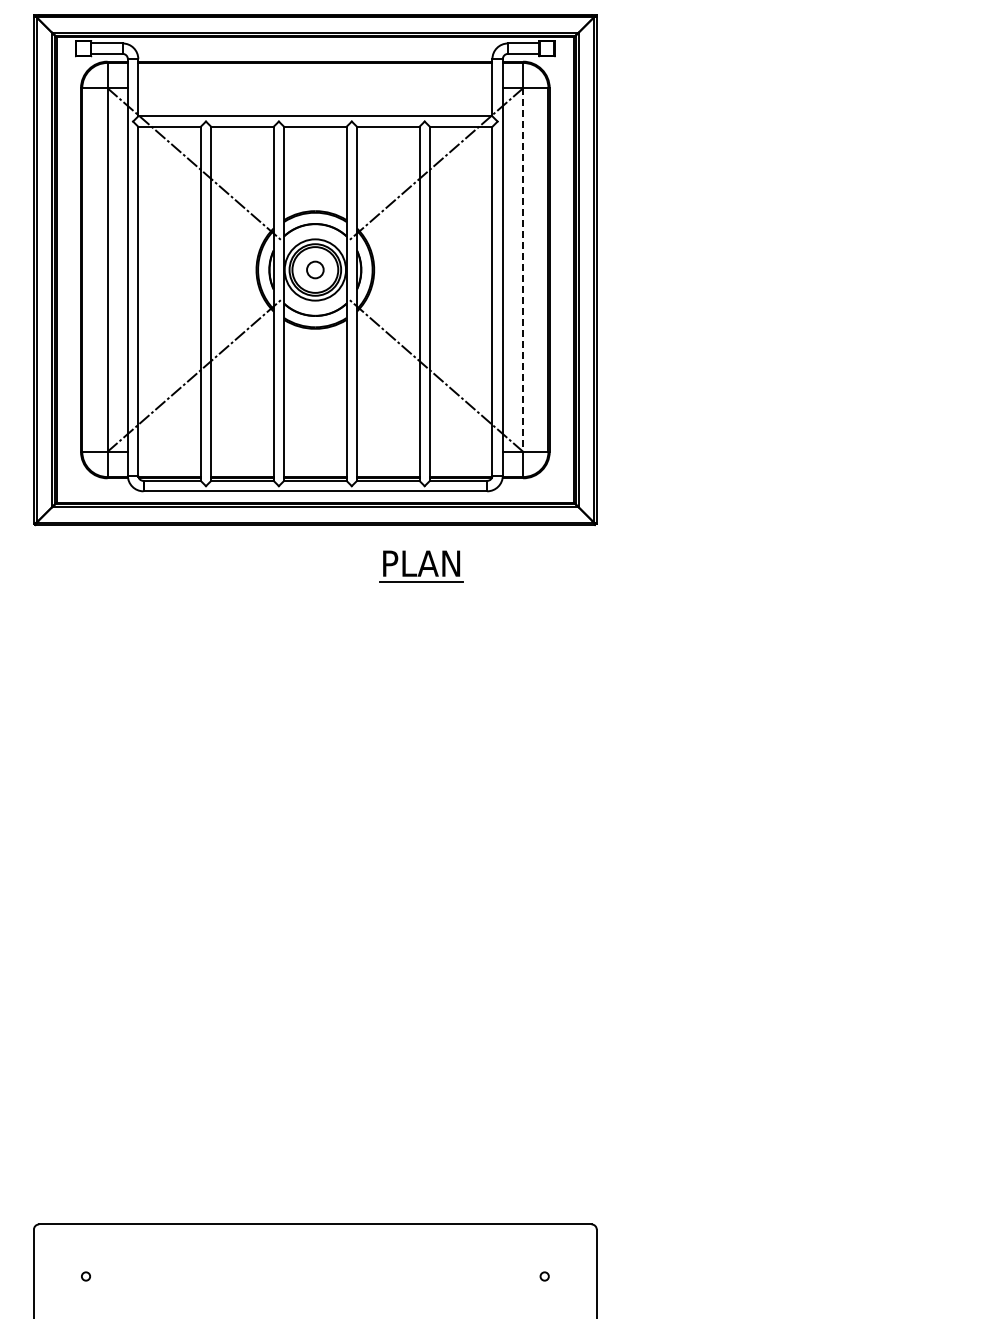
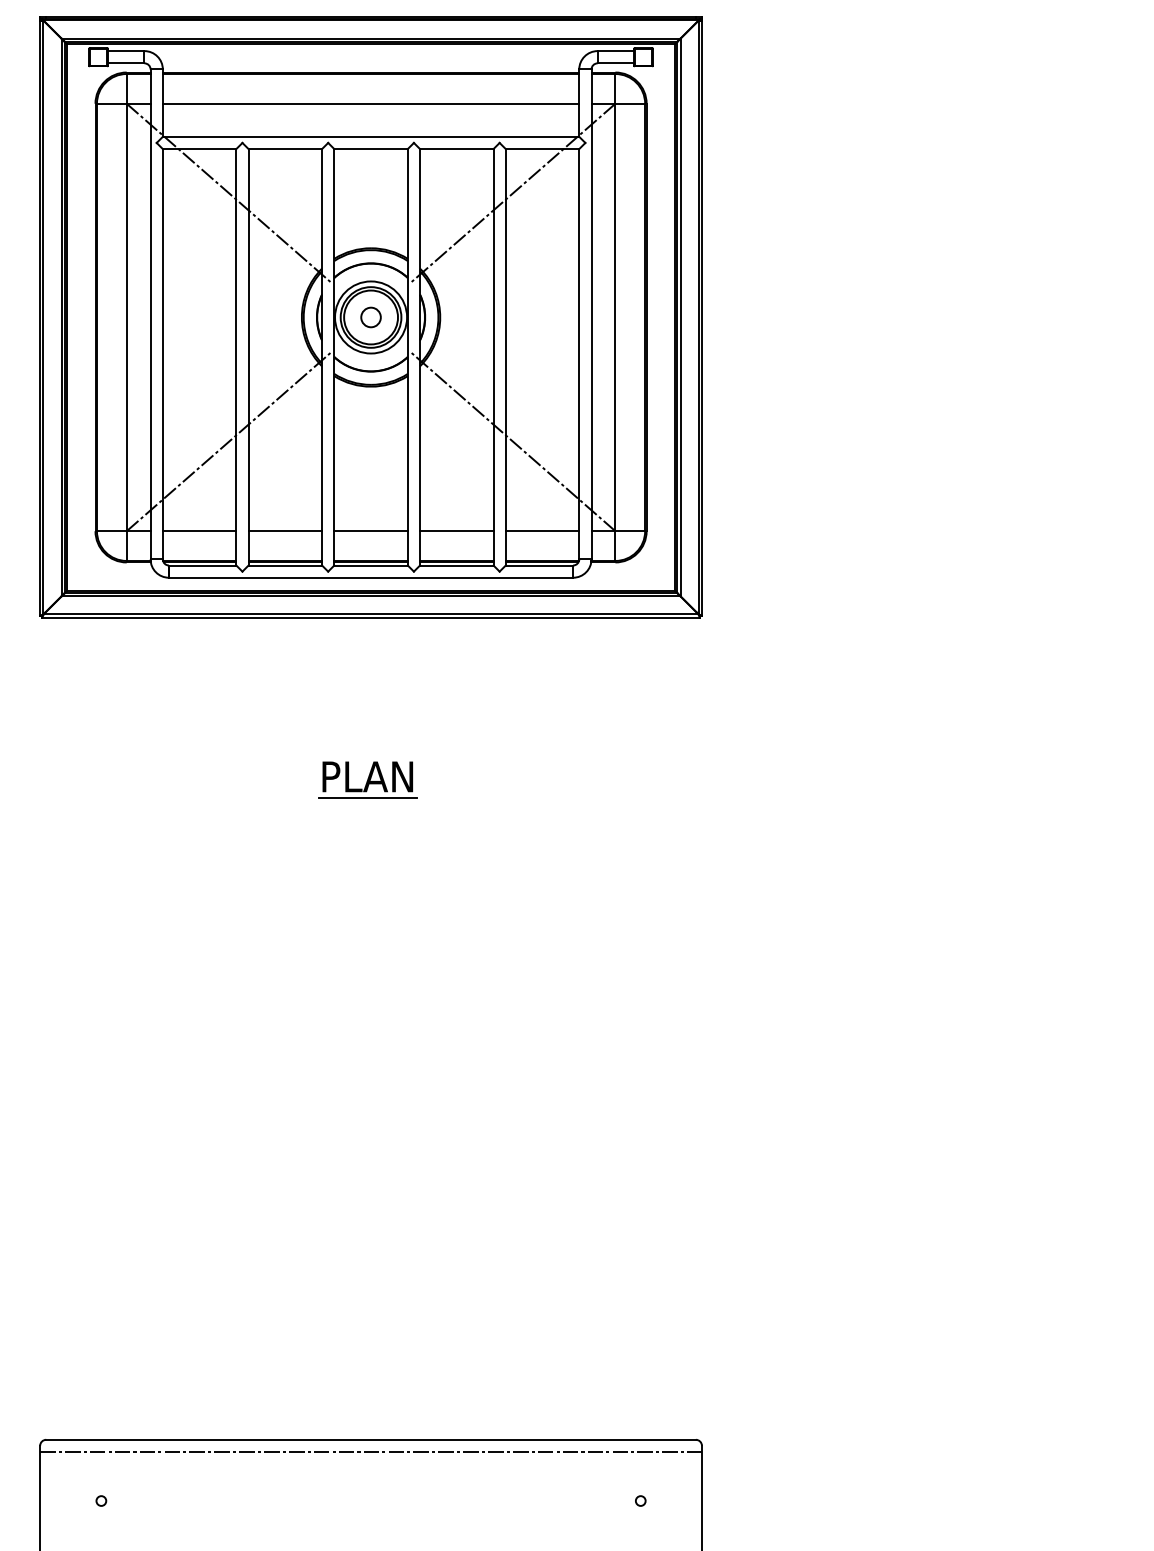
line: (315, 88) -> (371, 104), added
line: (523, 270) -> (615, 318), dashed -> solid
line: (169, 451) -> (199, 530), added
line: (242, 451) -> (285, 530), added
line: (315, 451) -> (371, 530), added
line: (388, 451) -> (457, 530), added
line: (460, 451) -> (541, 530), added
part: (421, 566) -> (367, 780), moved
line: (314, 1234) -> (370, 1451), added

